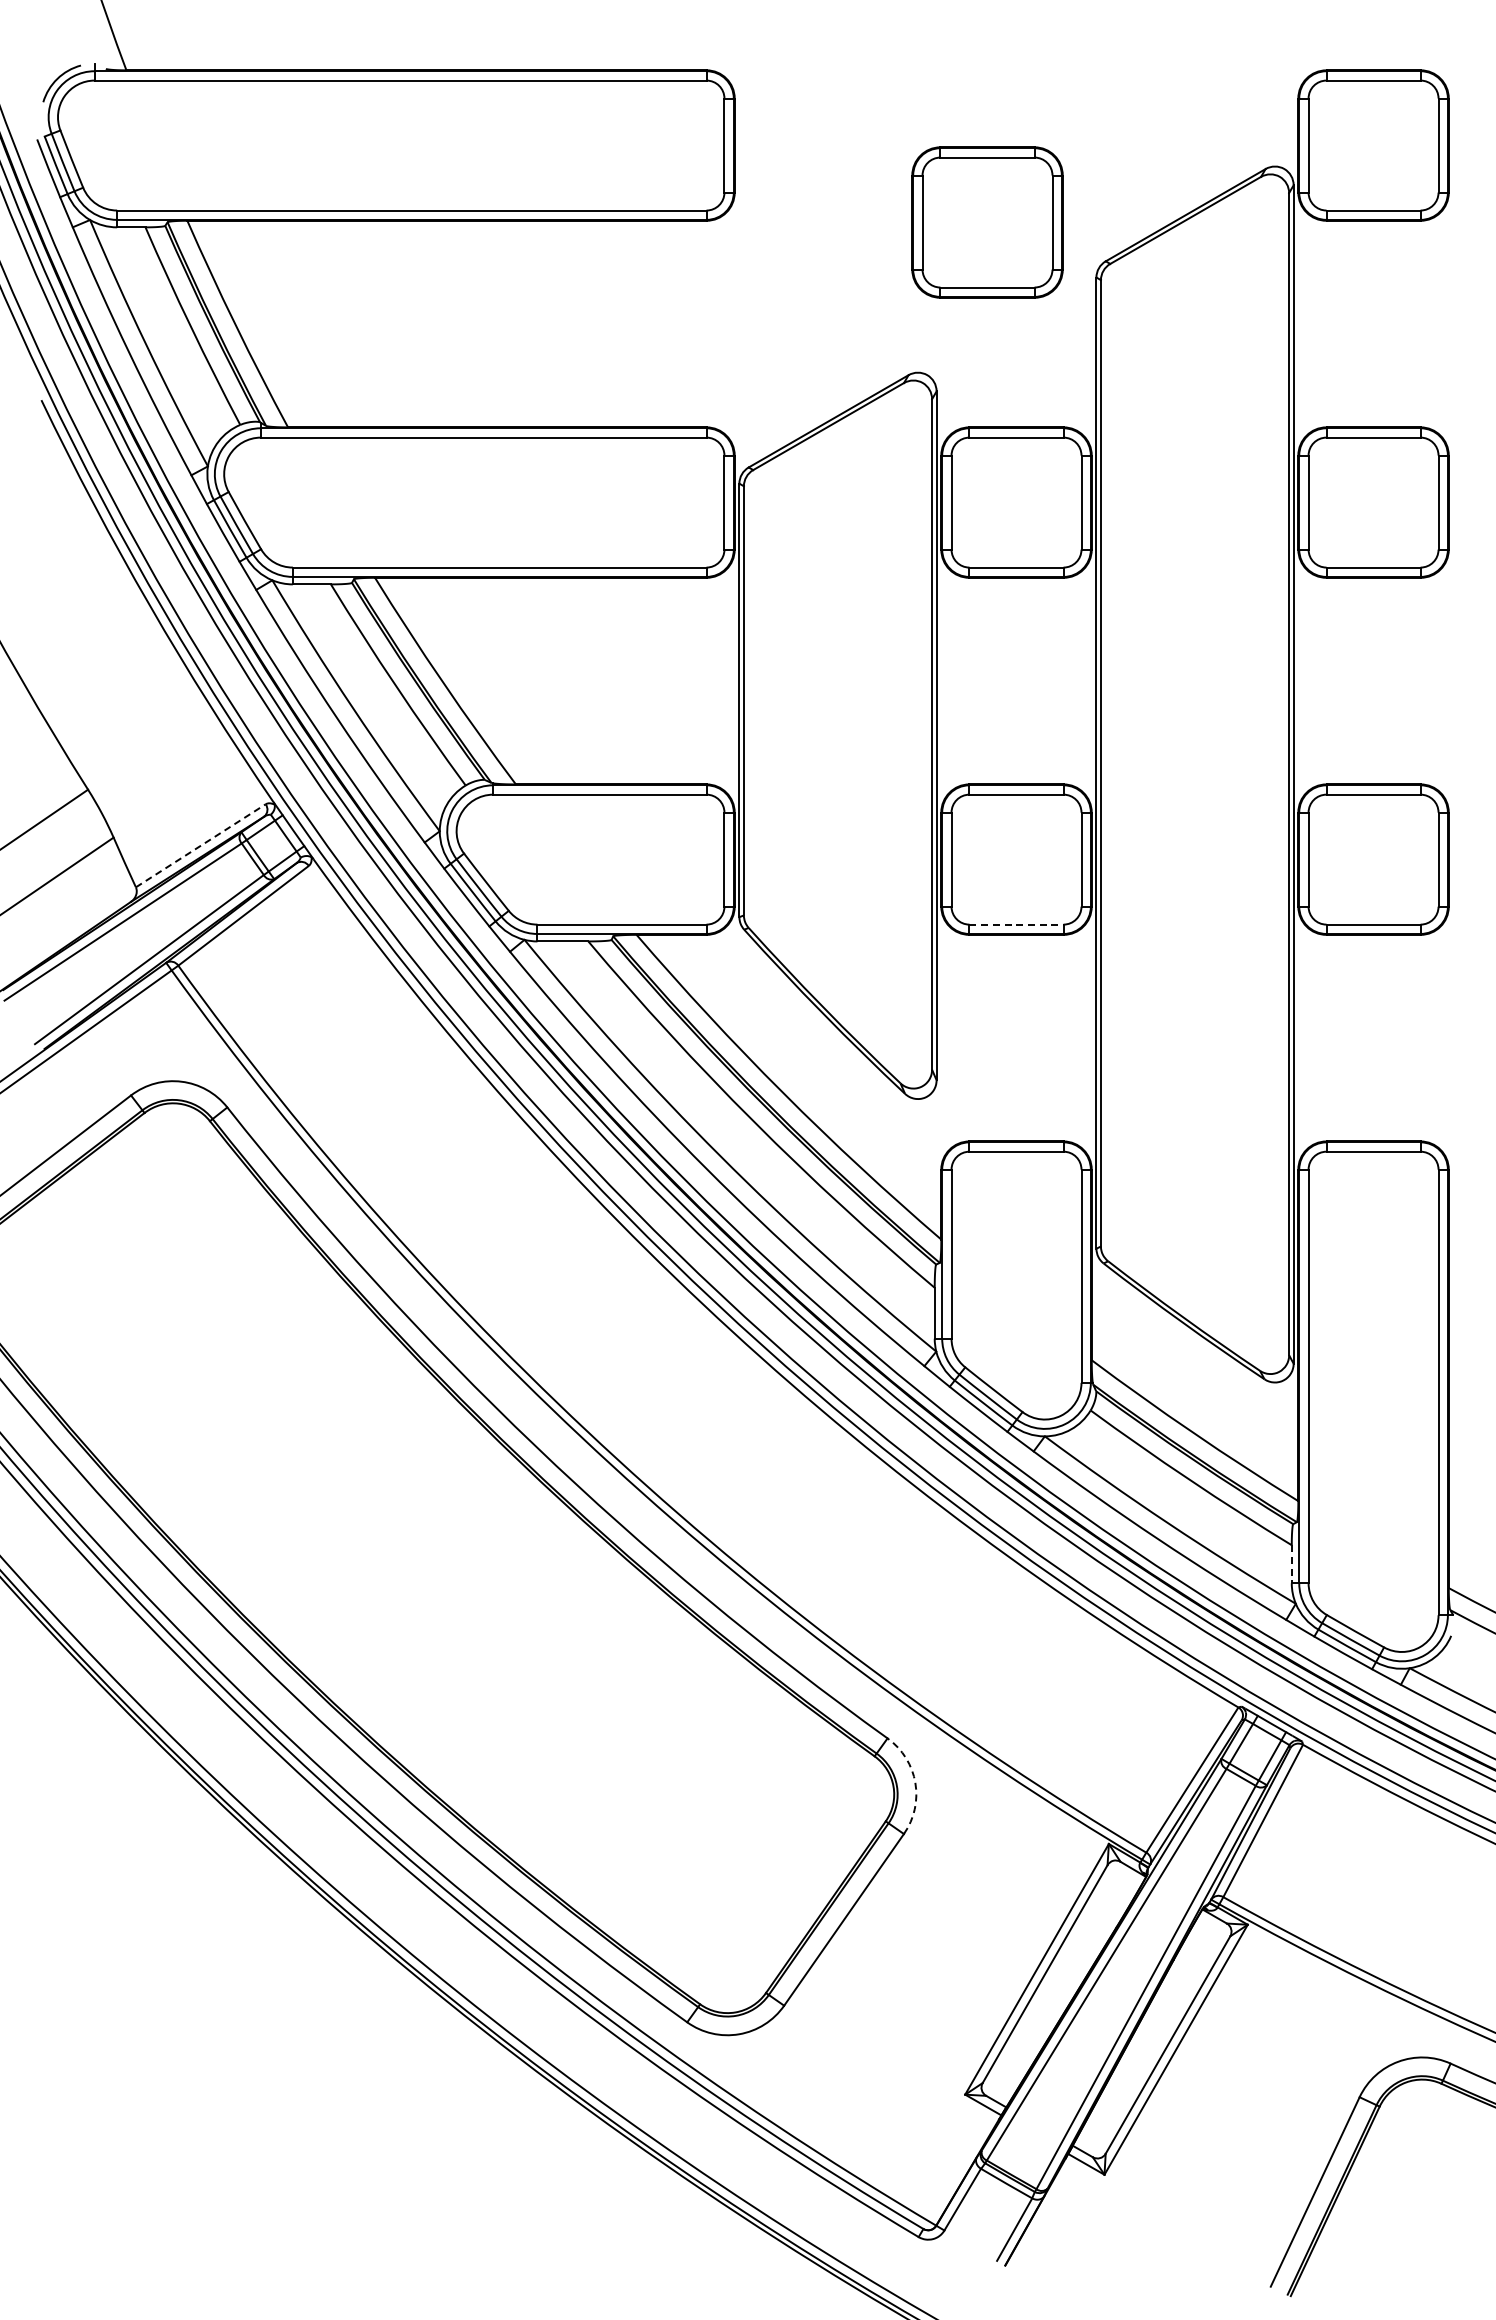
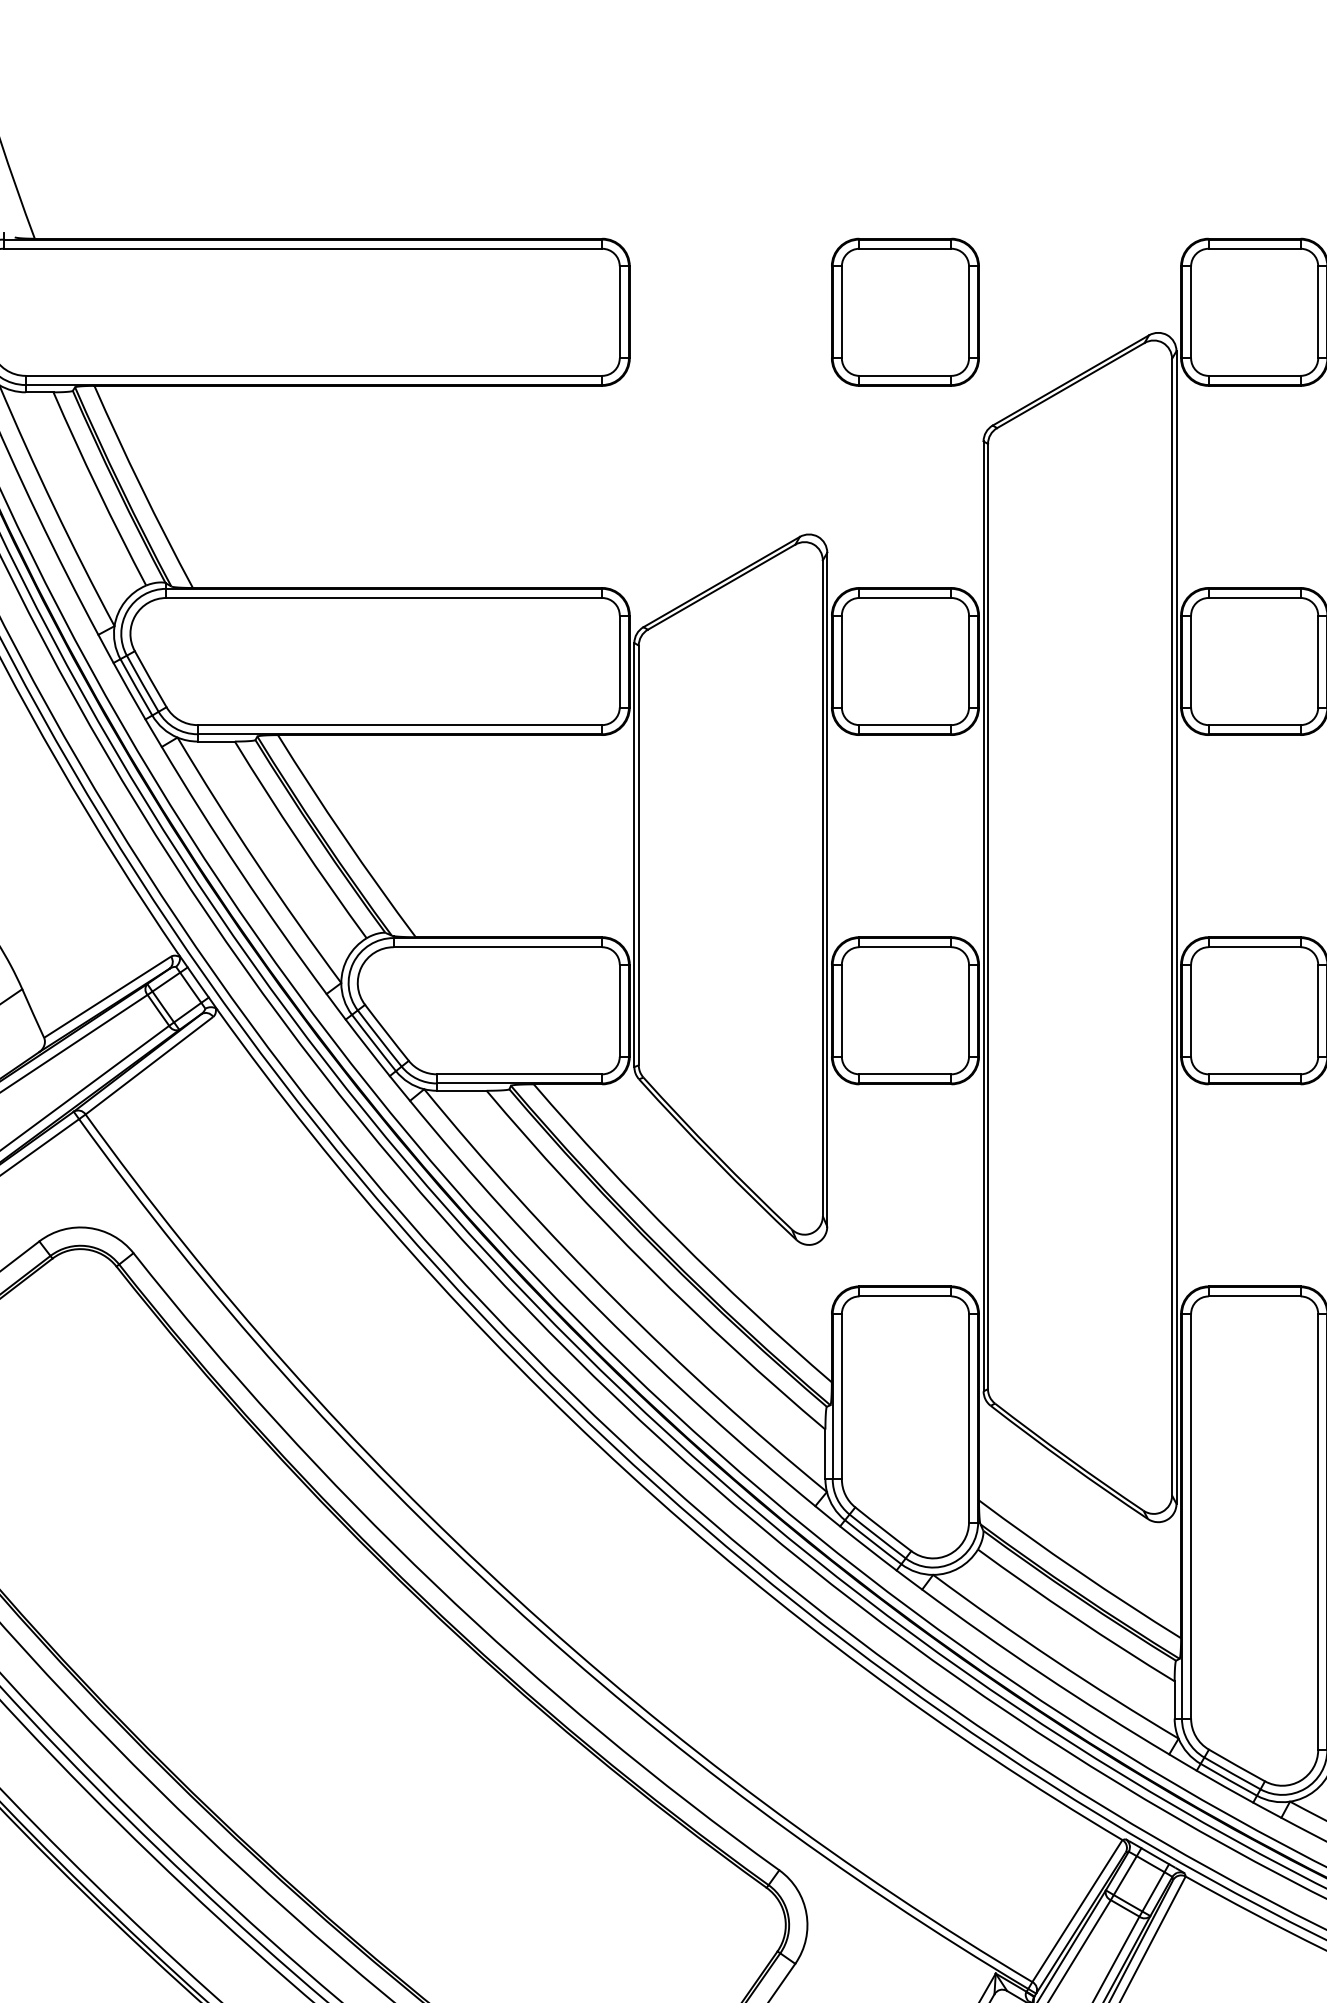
part: (987, 222) -> (905, 312), moved
line: (200, 846) -> (107, 997), dashed -> solid
line: (1017, 924) -> (906, 1074), dashed -> solid
line: (1291, 1564) -> (1174, 1700), dashed -> solid
arc: (915, 1782) -> (806, 1913), dashed -> solid

